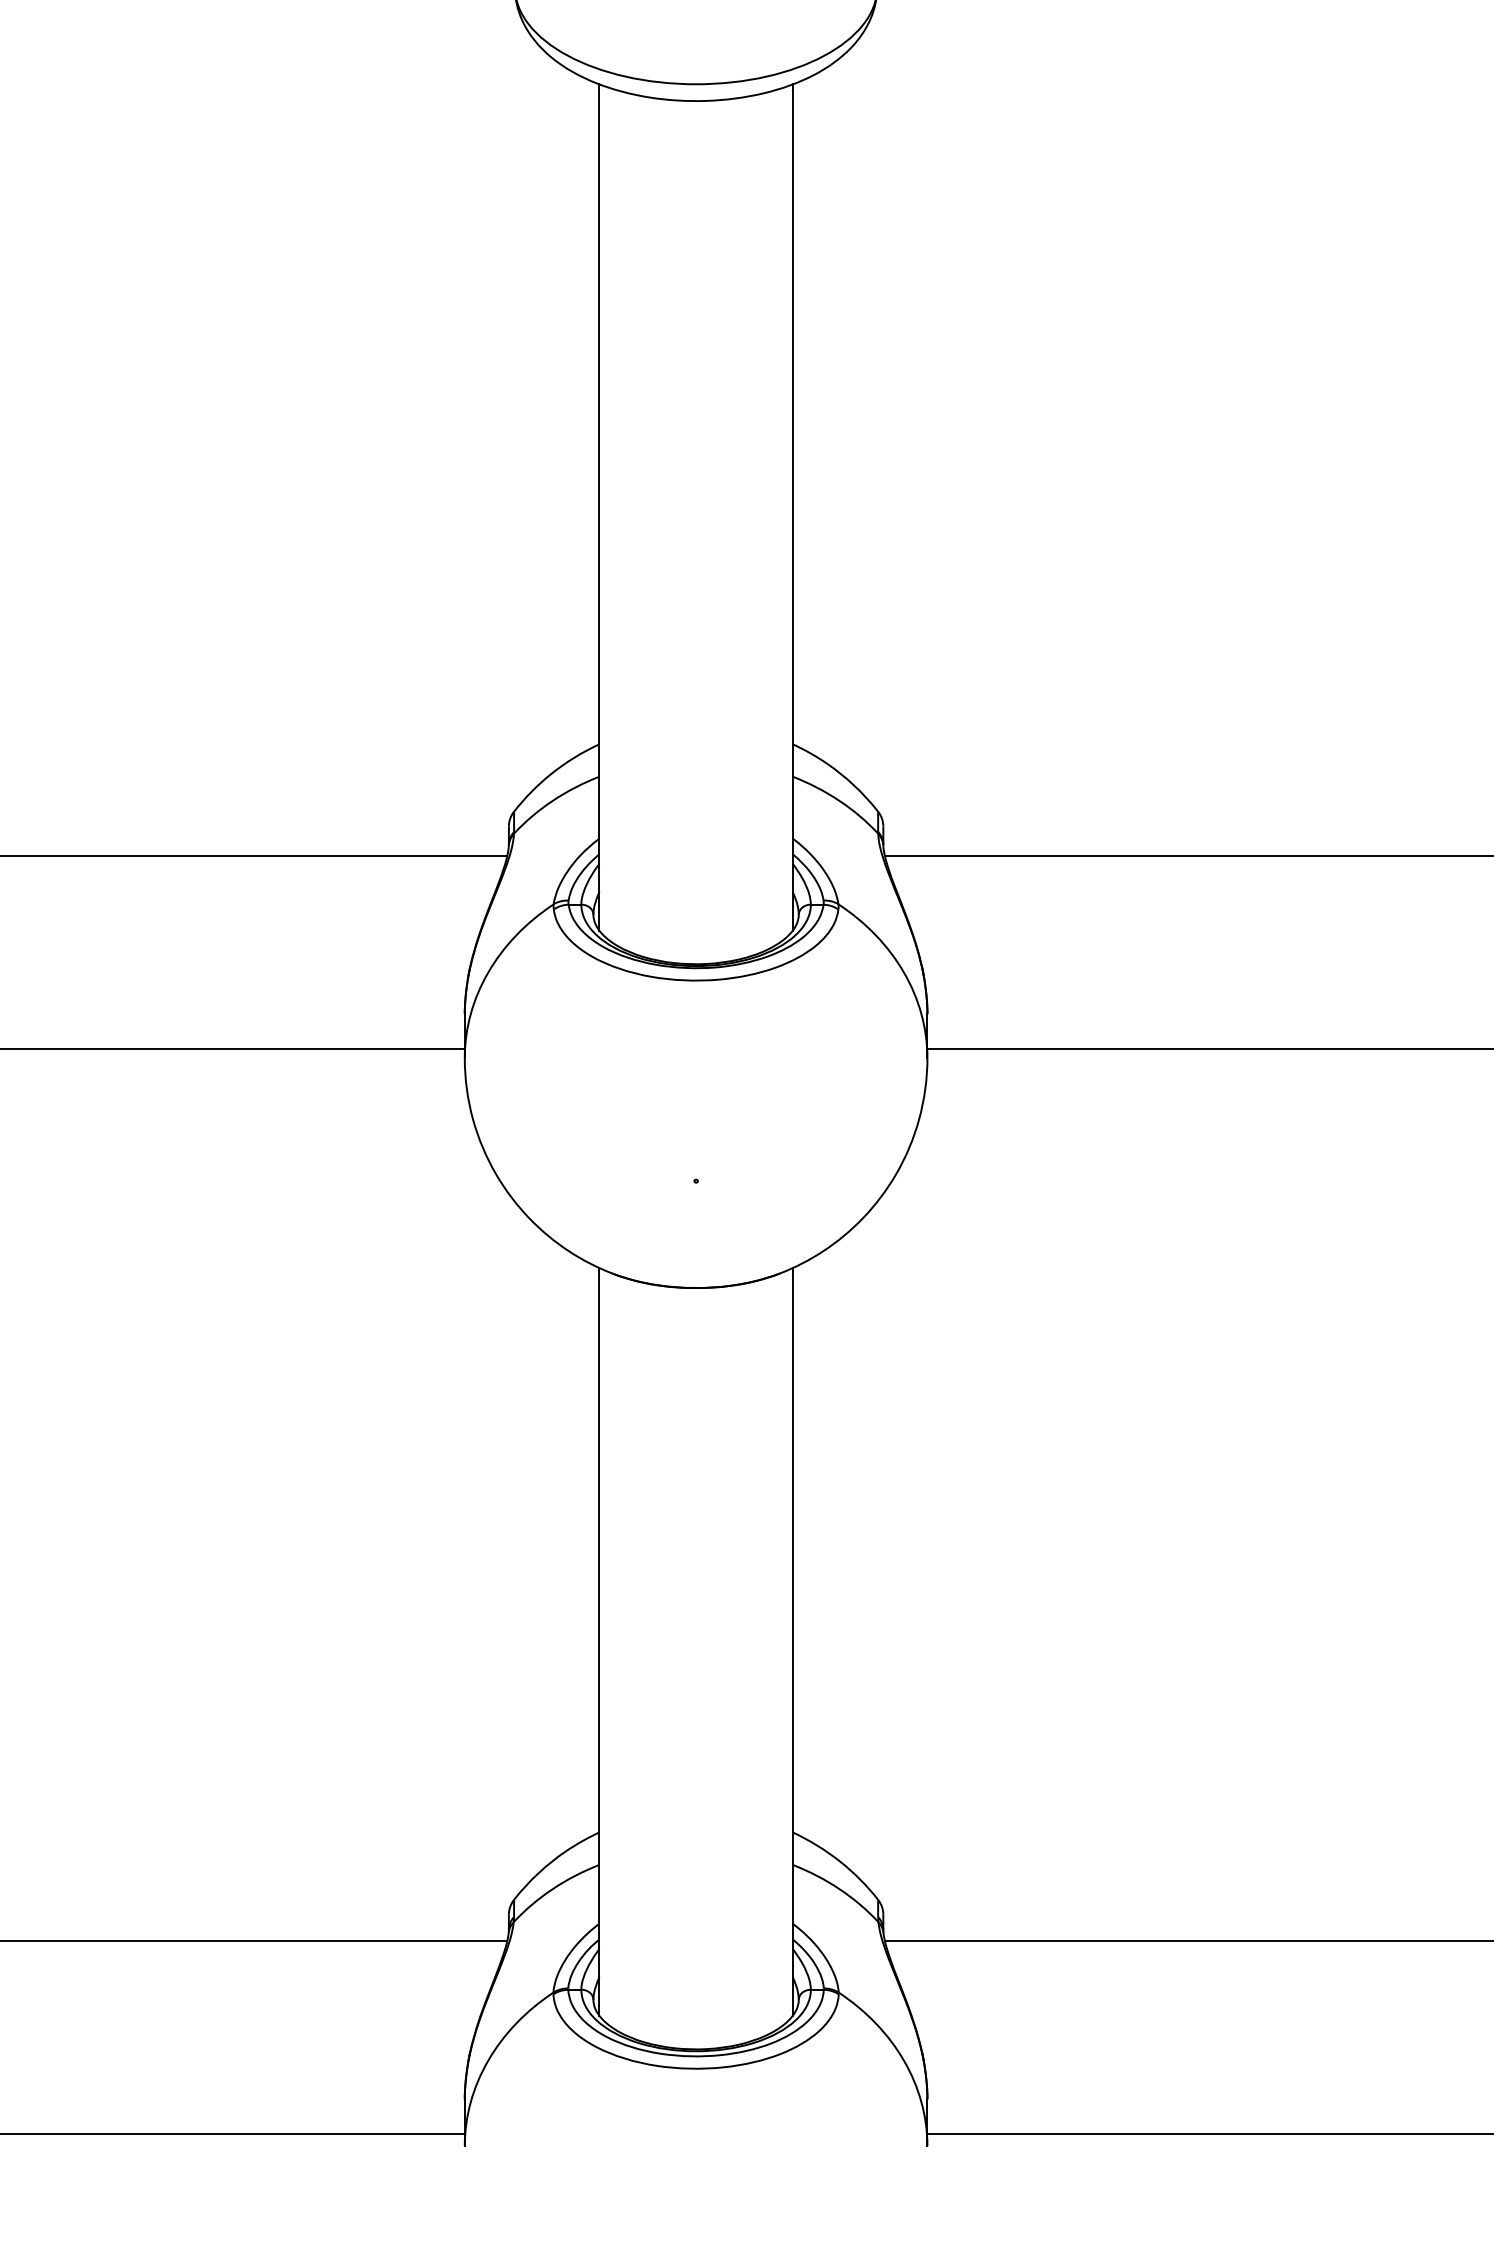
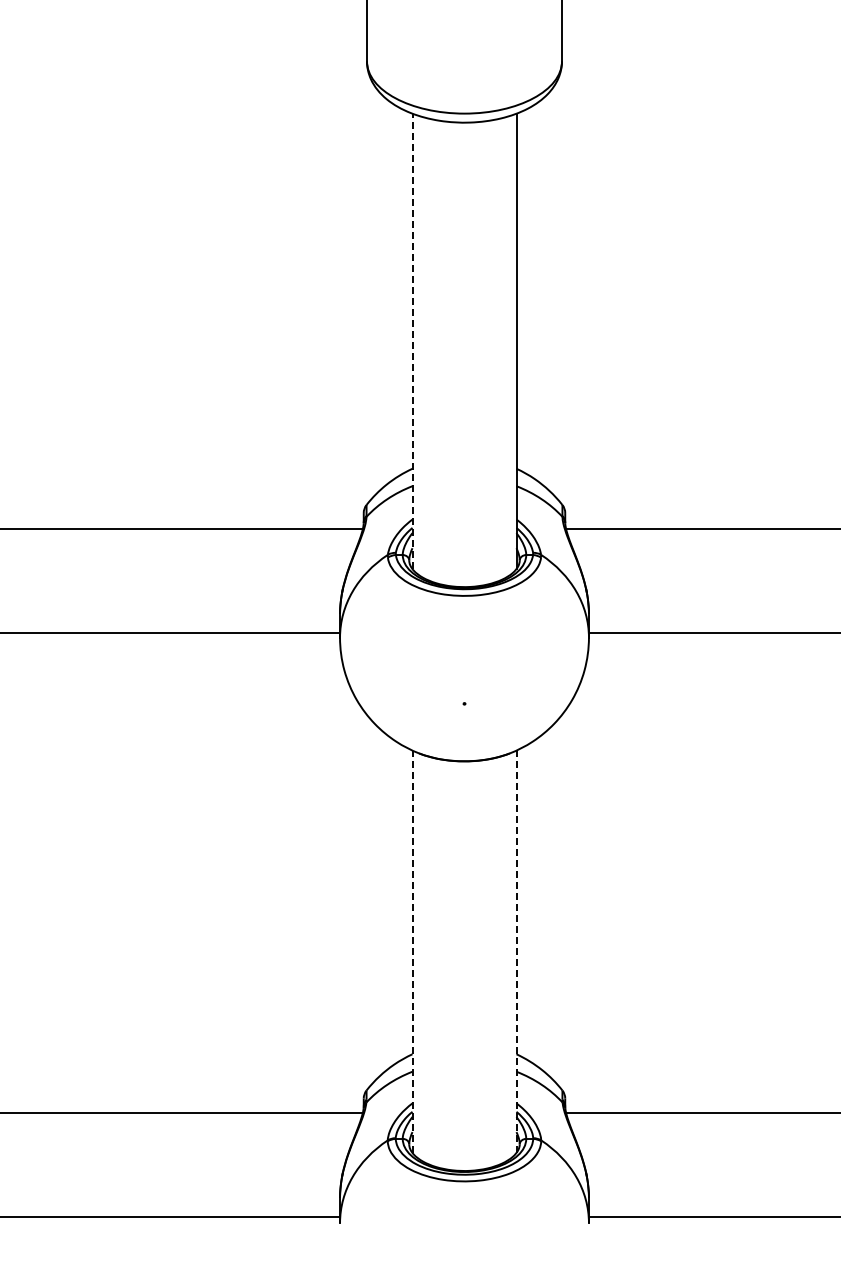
line: (599, 507) -> (412, 341), solid -> dashed
line: (599, 1641) -> (412, 951), solid -> dashed
line: (792, 1641) -> (516, 951), solid -> dashed

